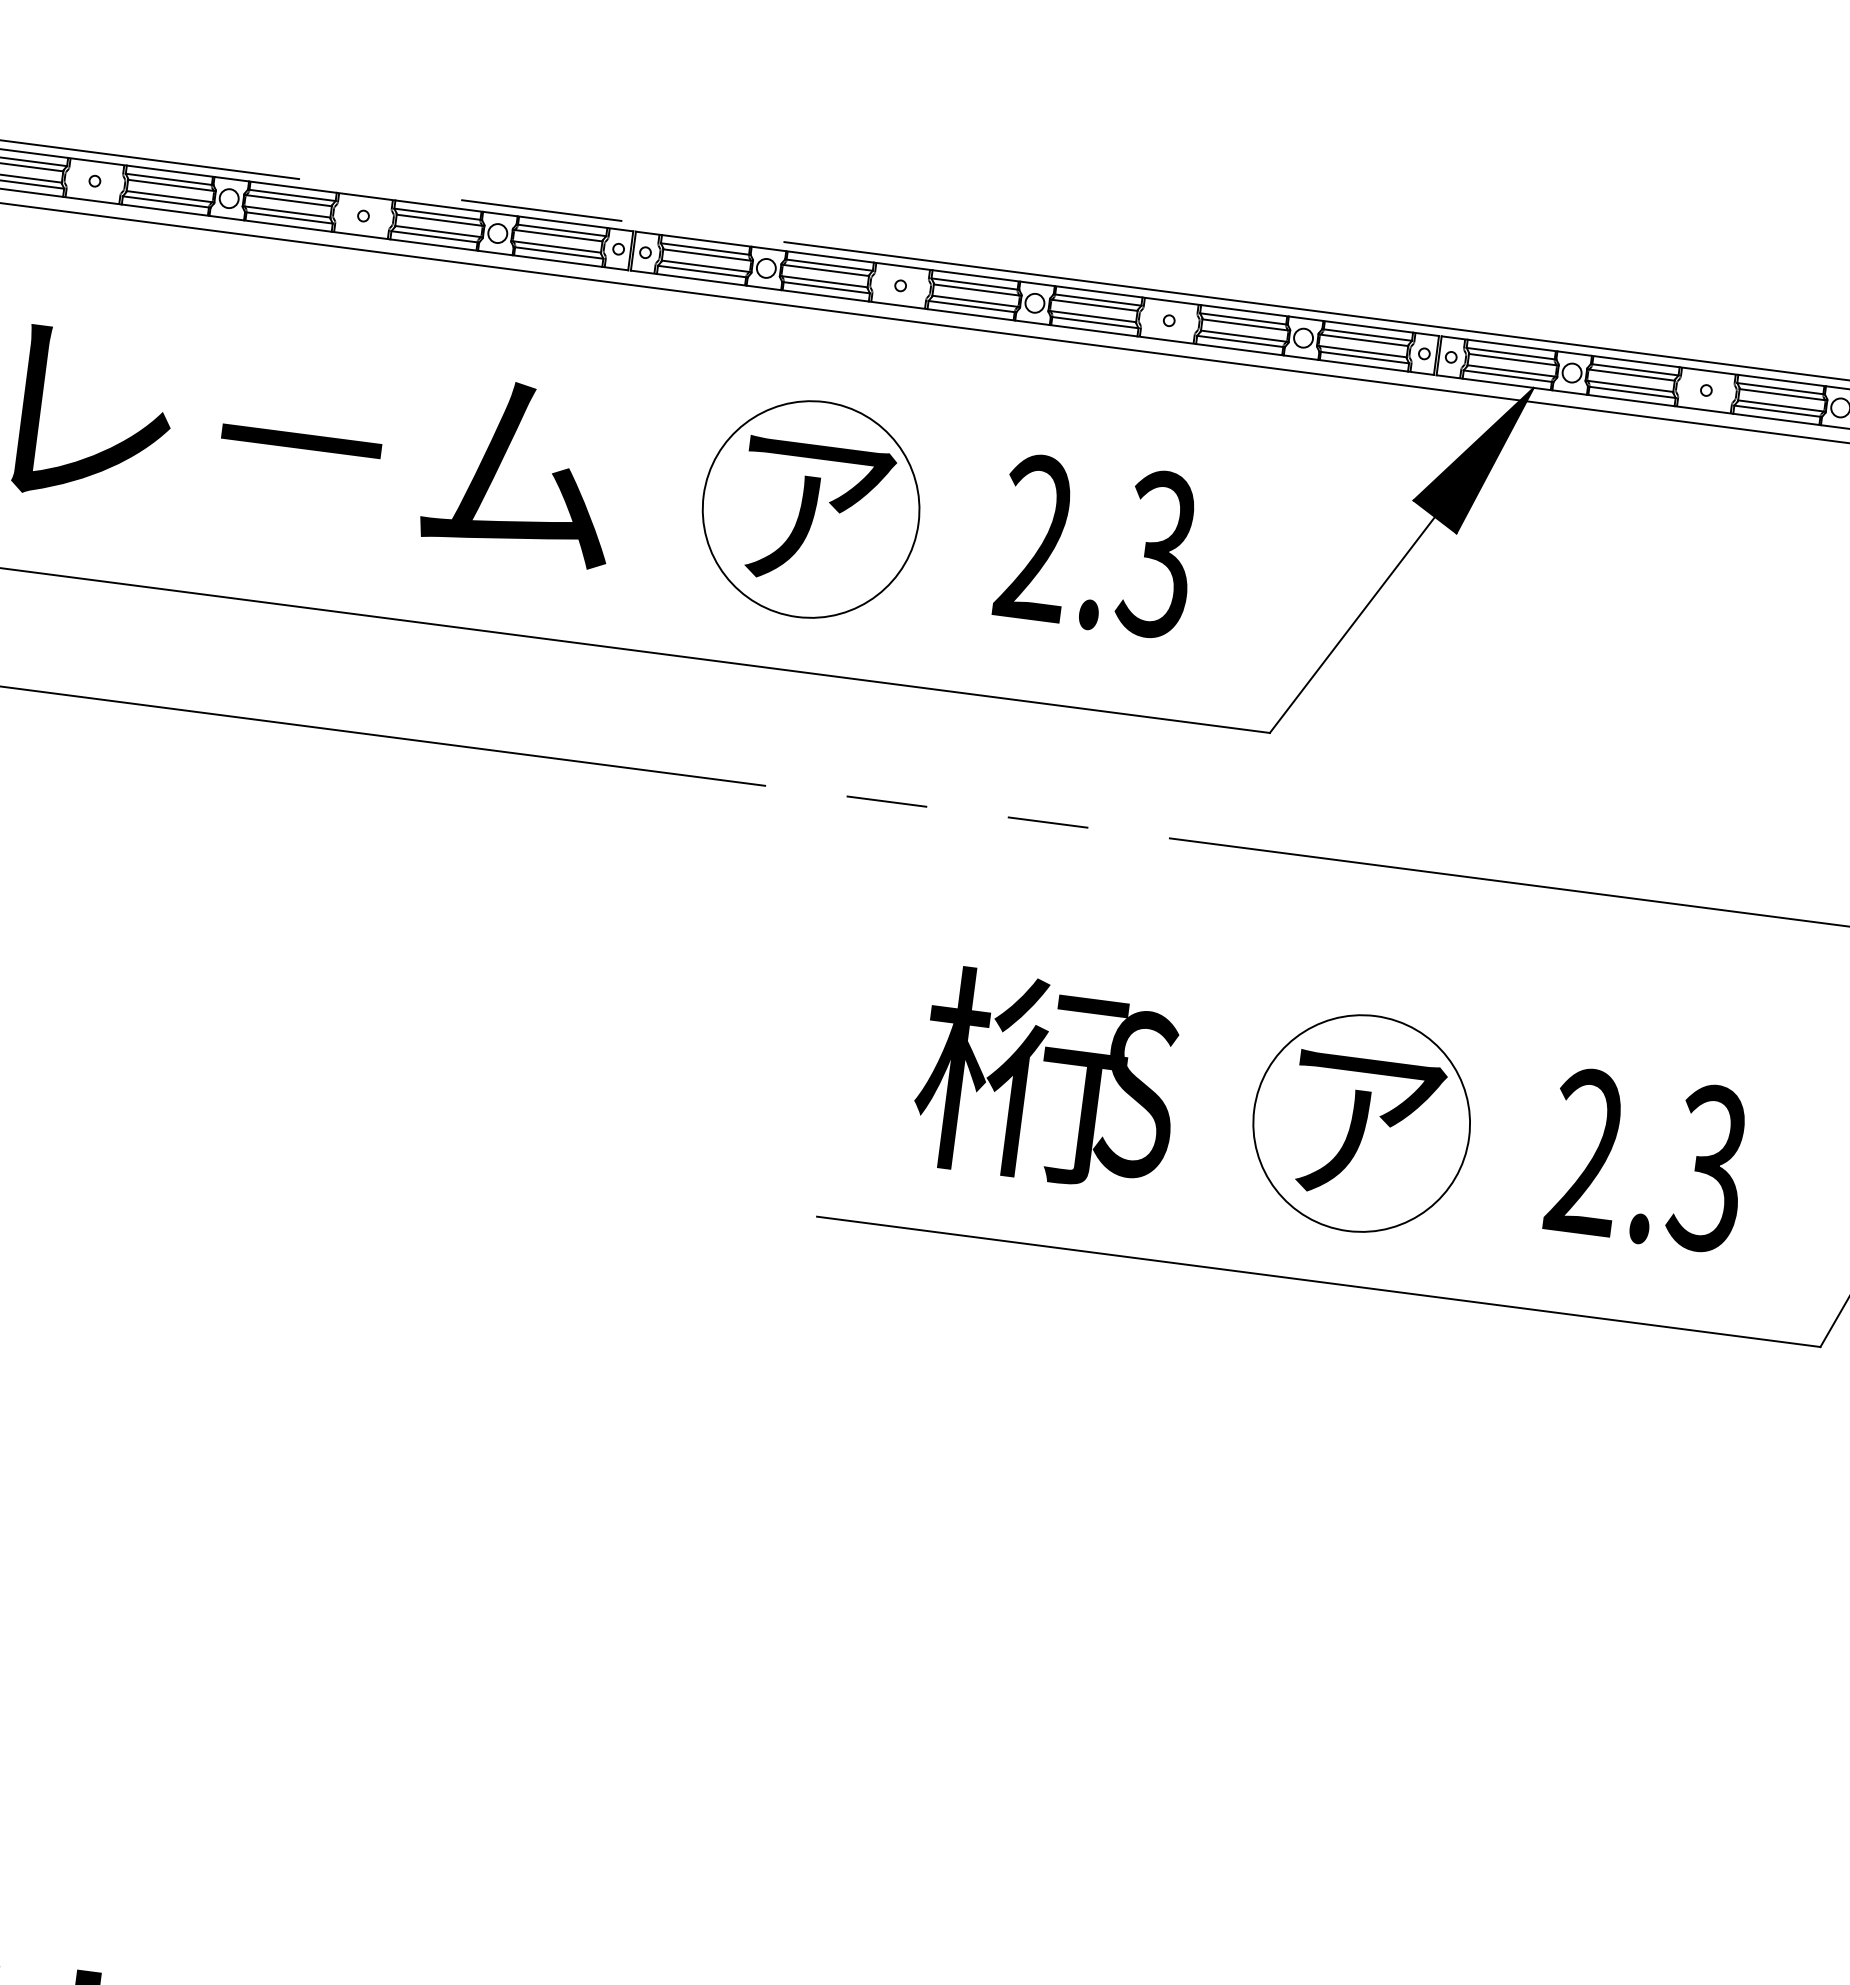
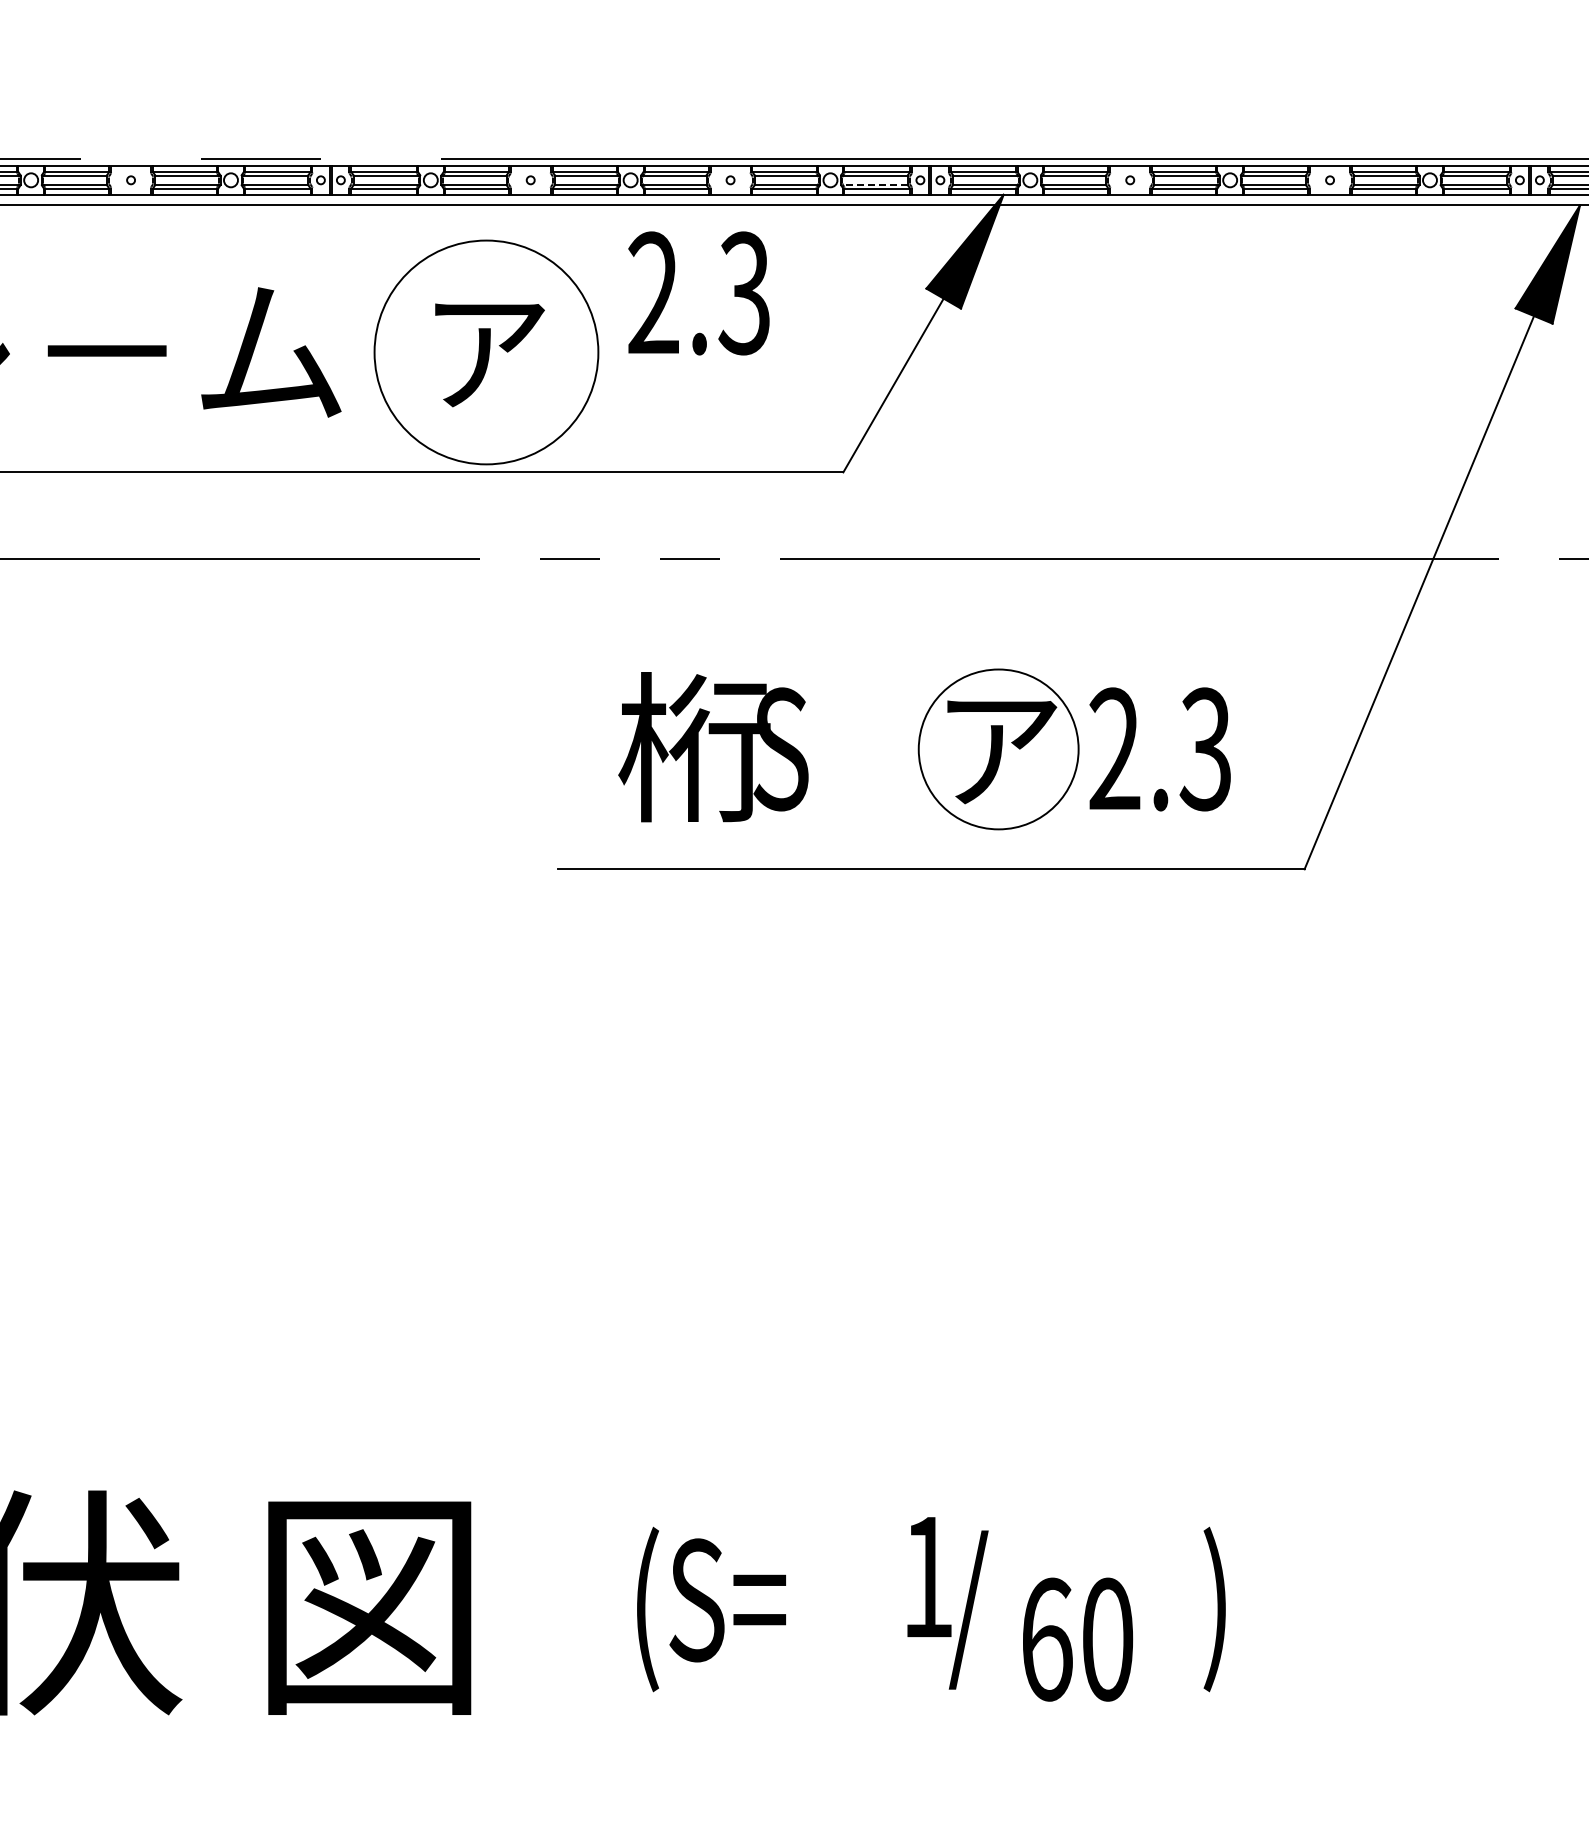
line: (1360, 351) -> (873, 184), solid -> dashed
circle: (811, 509) -> (486, 352), size x1.4
text: (1096, 546) -> (698, 293), moved
part: (1361, 1123) -> (998, 749), moved

